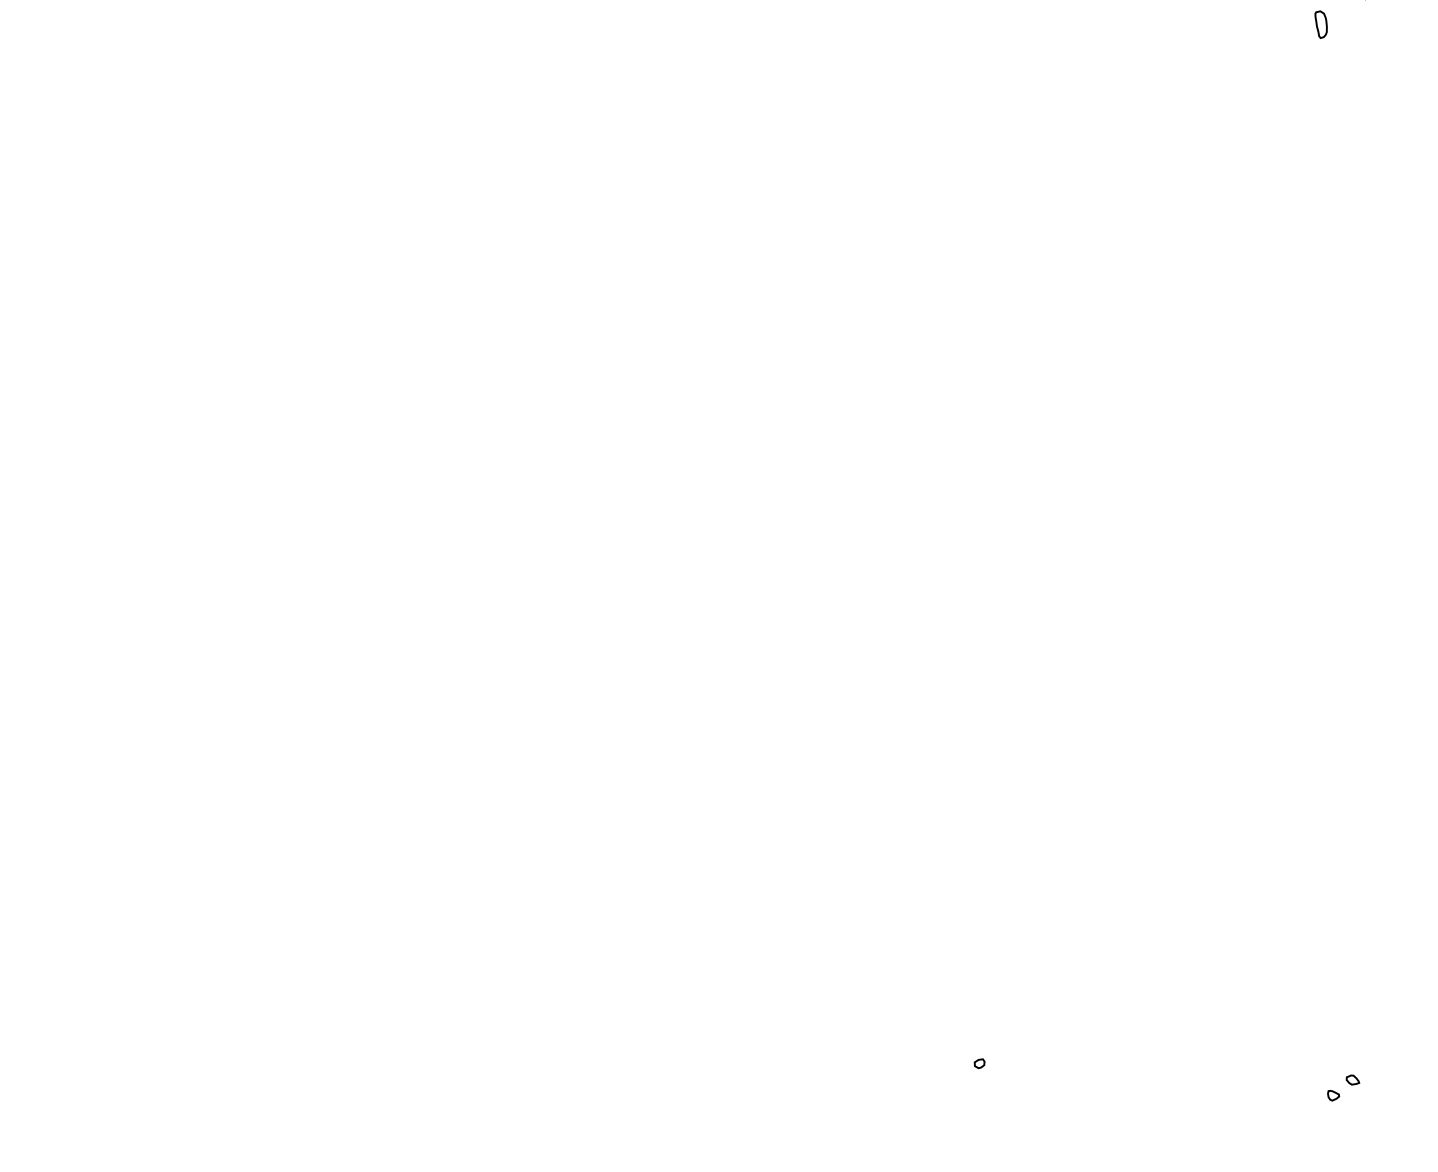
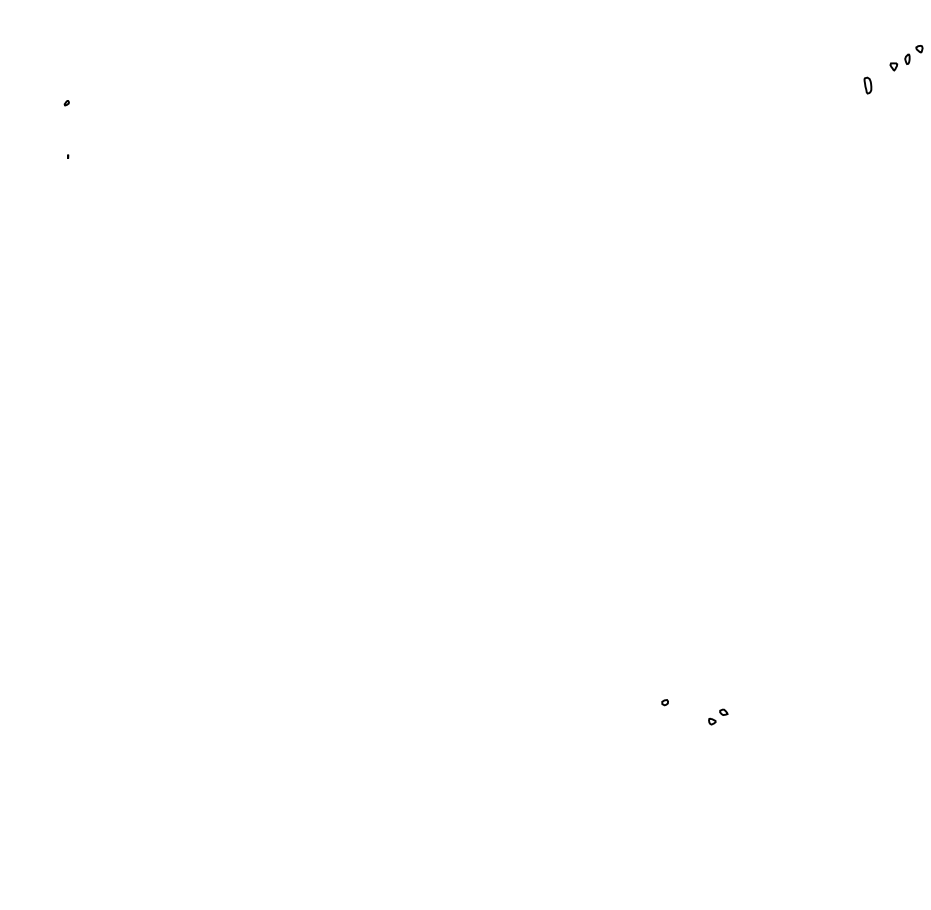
part: (1343, 1087) -> (718, 716), moved

